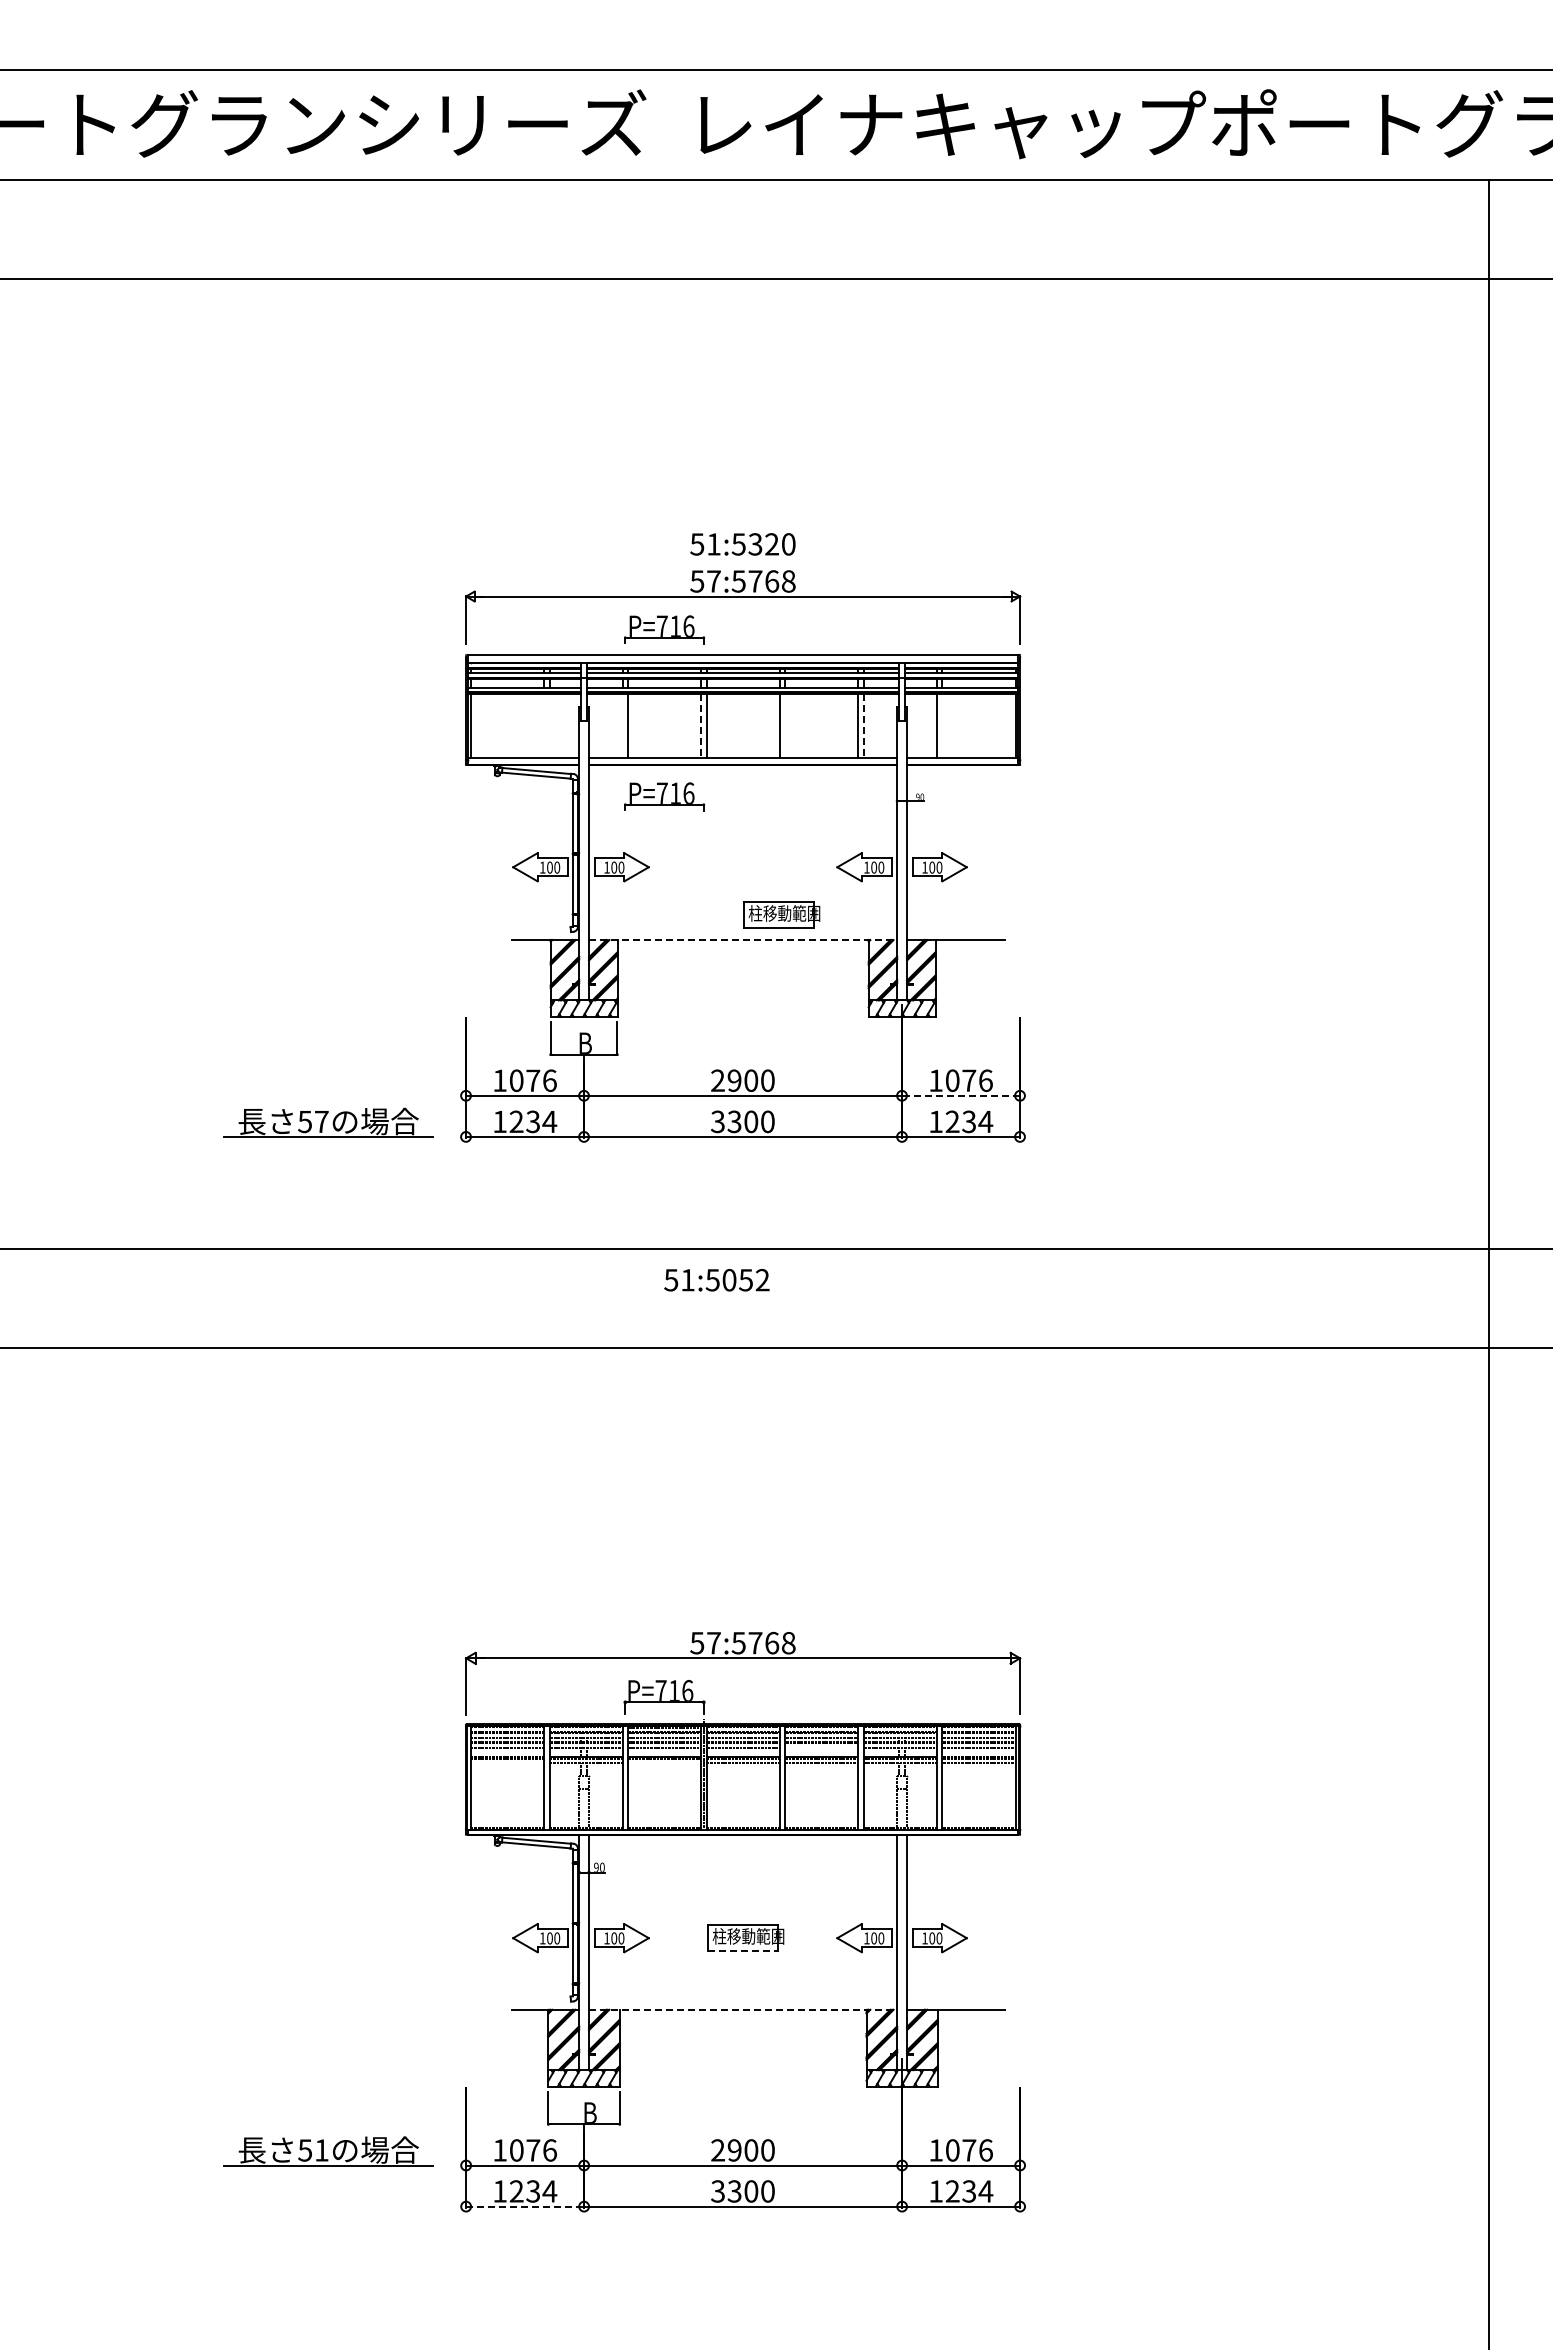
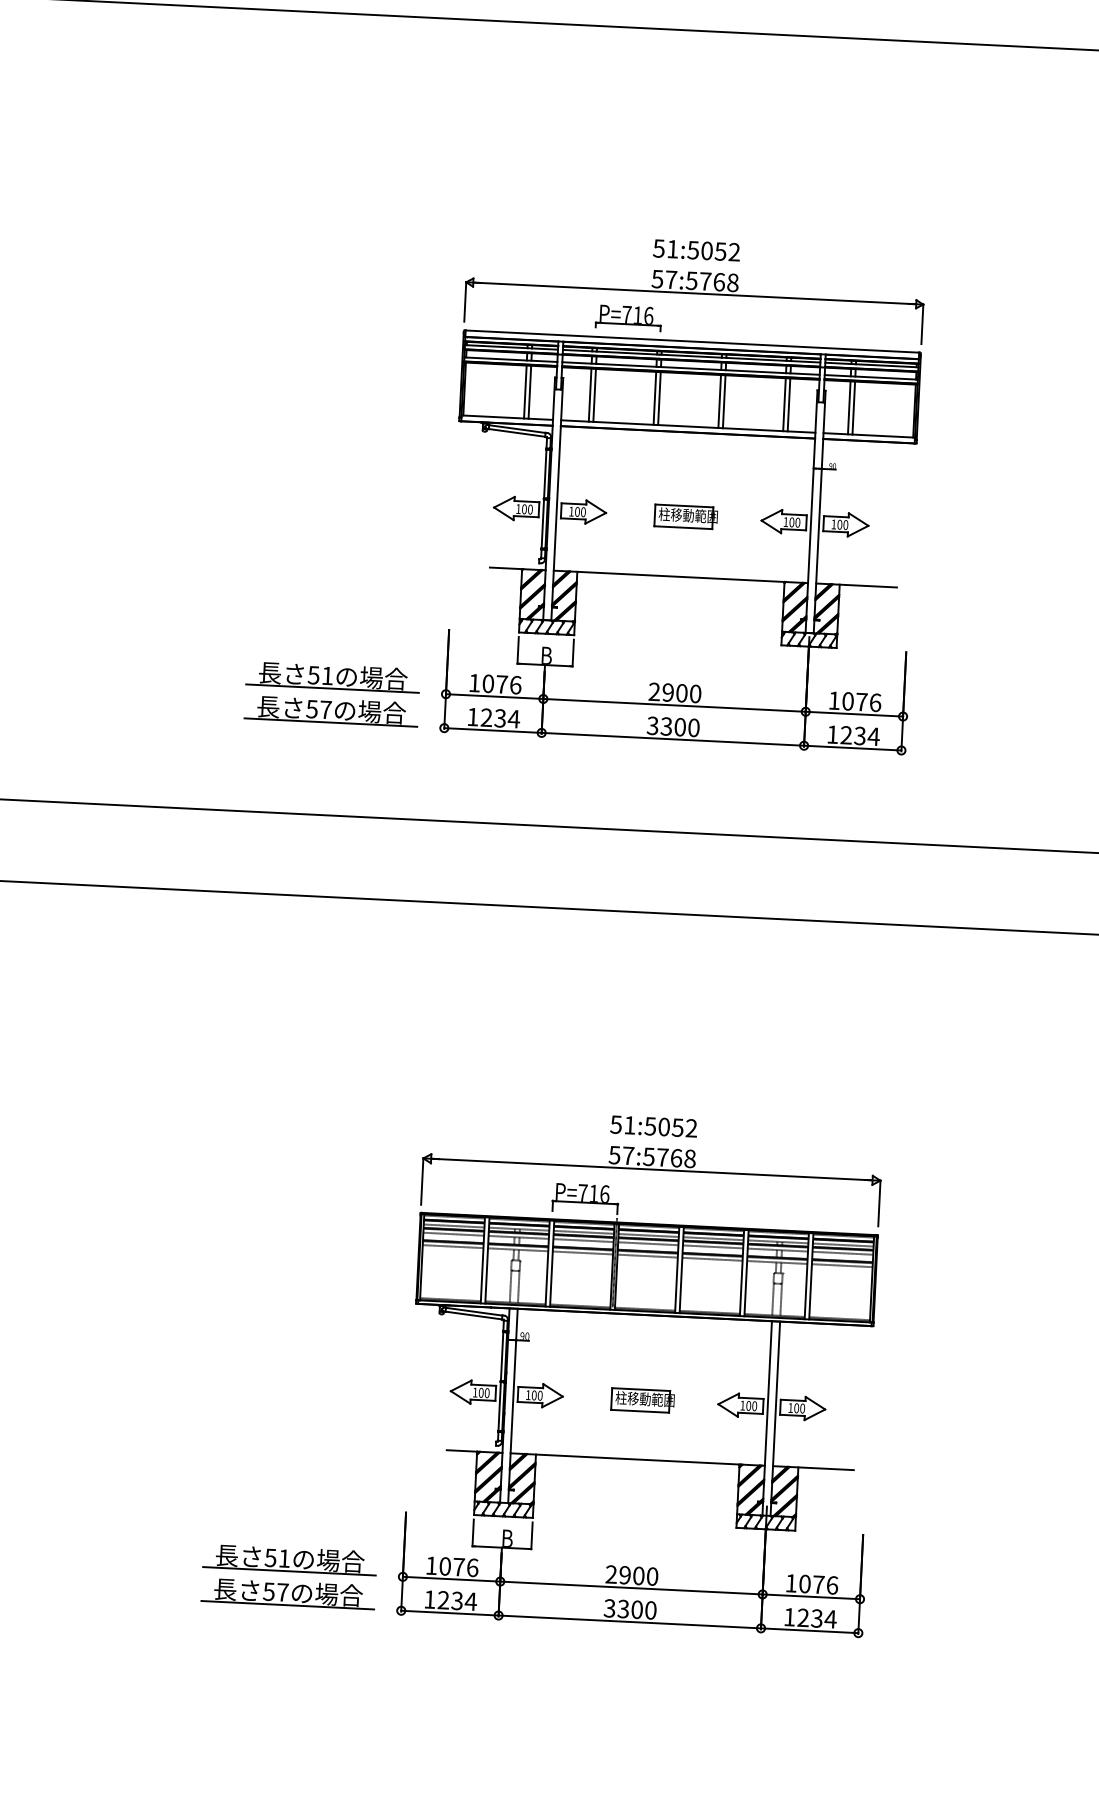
text: (771, 544) -> (720, 251), 51:5320 -> 51:5052
line: (544, 725) -> (525, 391), added
line: (549, 725) -> (529, 392), added
line: (622, 725) -> (590, 394), added
line: (785, 725) -> (724, 401), added
line: (942, 725) -> (854, 407), added
line: (701, 726) -> (655, 399), dashed -> solid
line: (863, 726) -> (788, 405), dashed -> solid
part: (664, 796) -> (621, 455), removed
part: (781, 914) -> (685, 516), moved
line: (743, 940) -> (681, 577), dashed -> solid
part: (328, 1081) -> (333, 676), added
line: (961, 1095) -> (854, 713), dashed -> solid
text: (716, 1280) -> (653, 1126), moved
line: (821, 1748) -> (712, 1247), added
line: (507, 1763) -> (453, 1246), added
line: (664, 1763) -> (582, 1253), added
line: (743, 1951) -> (640, 1411), dashed -> solid
line: (743, 2009) -> (638, 1459), dashed -> solid
part: (328, 2192) -> (288, 1593), added
line: (525, 2206) -> (450, 1613), dashed -> solid

